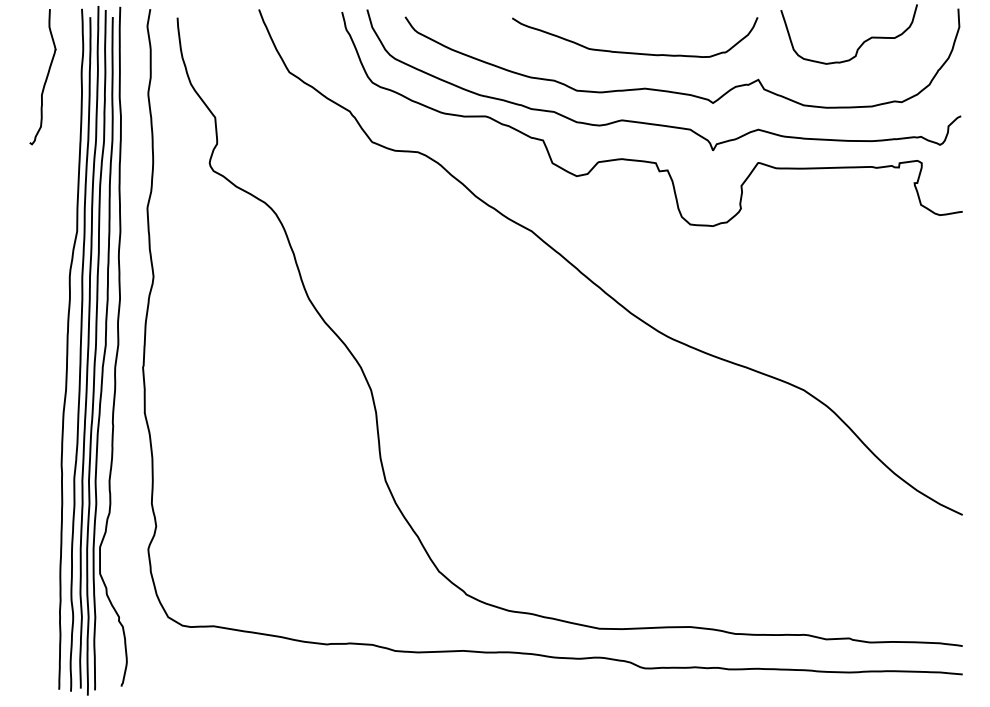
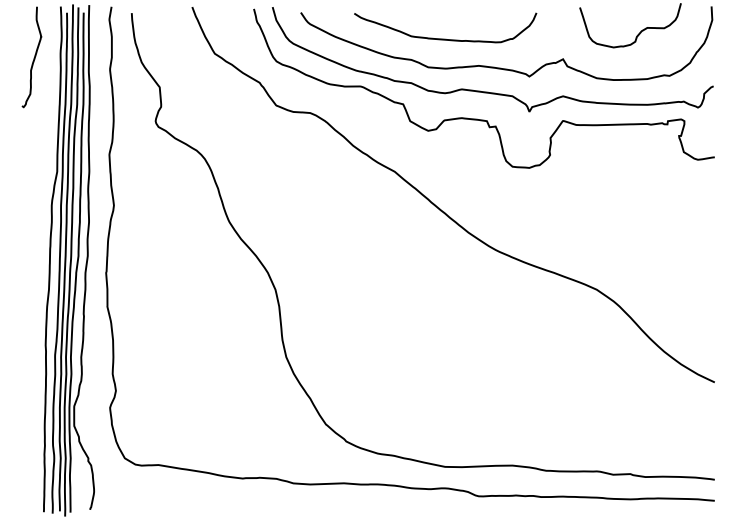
curve: (635, 51) -> (445, 38), moved

